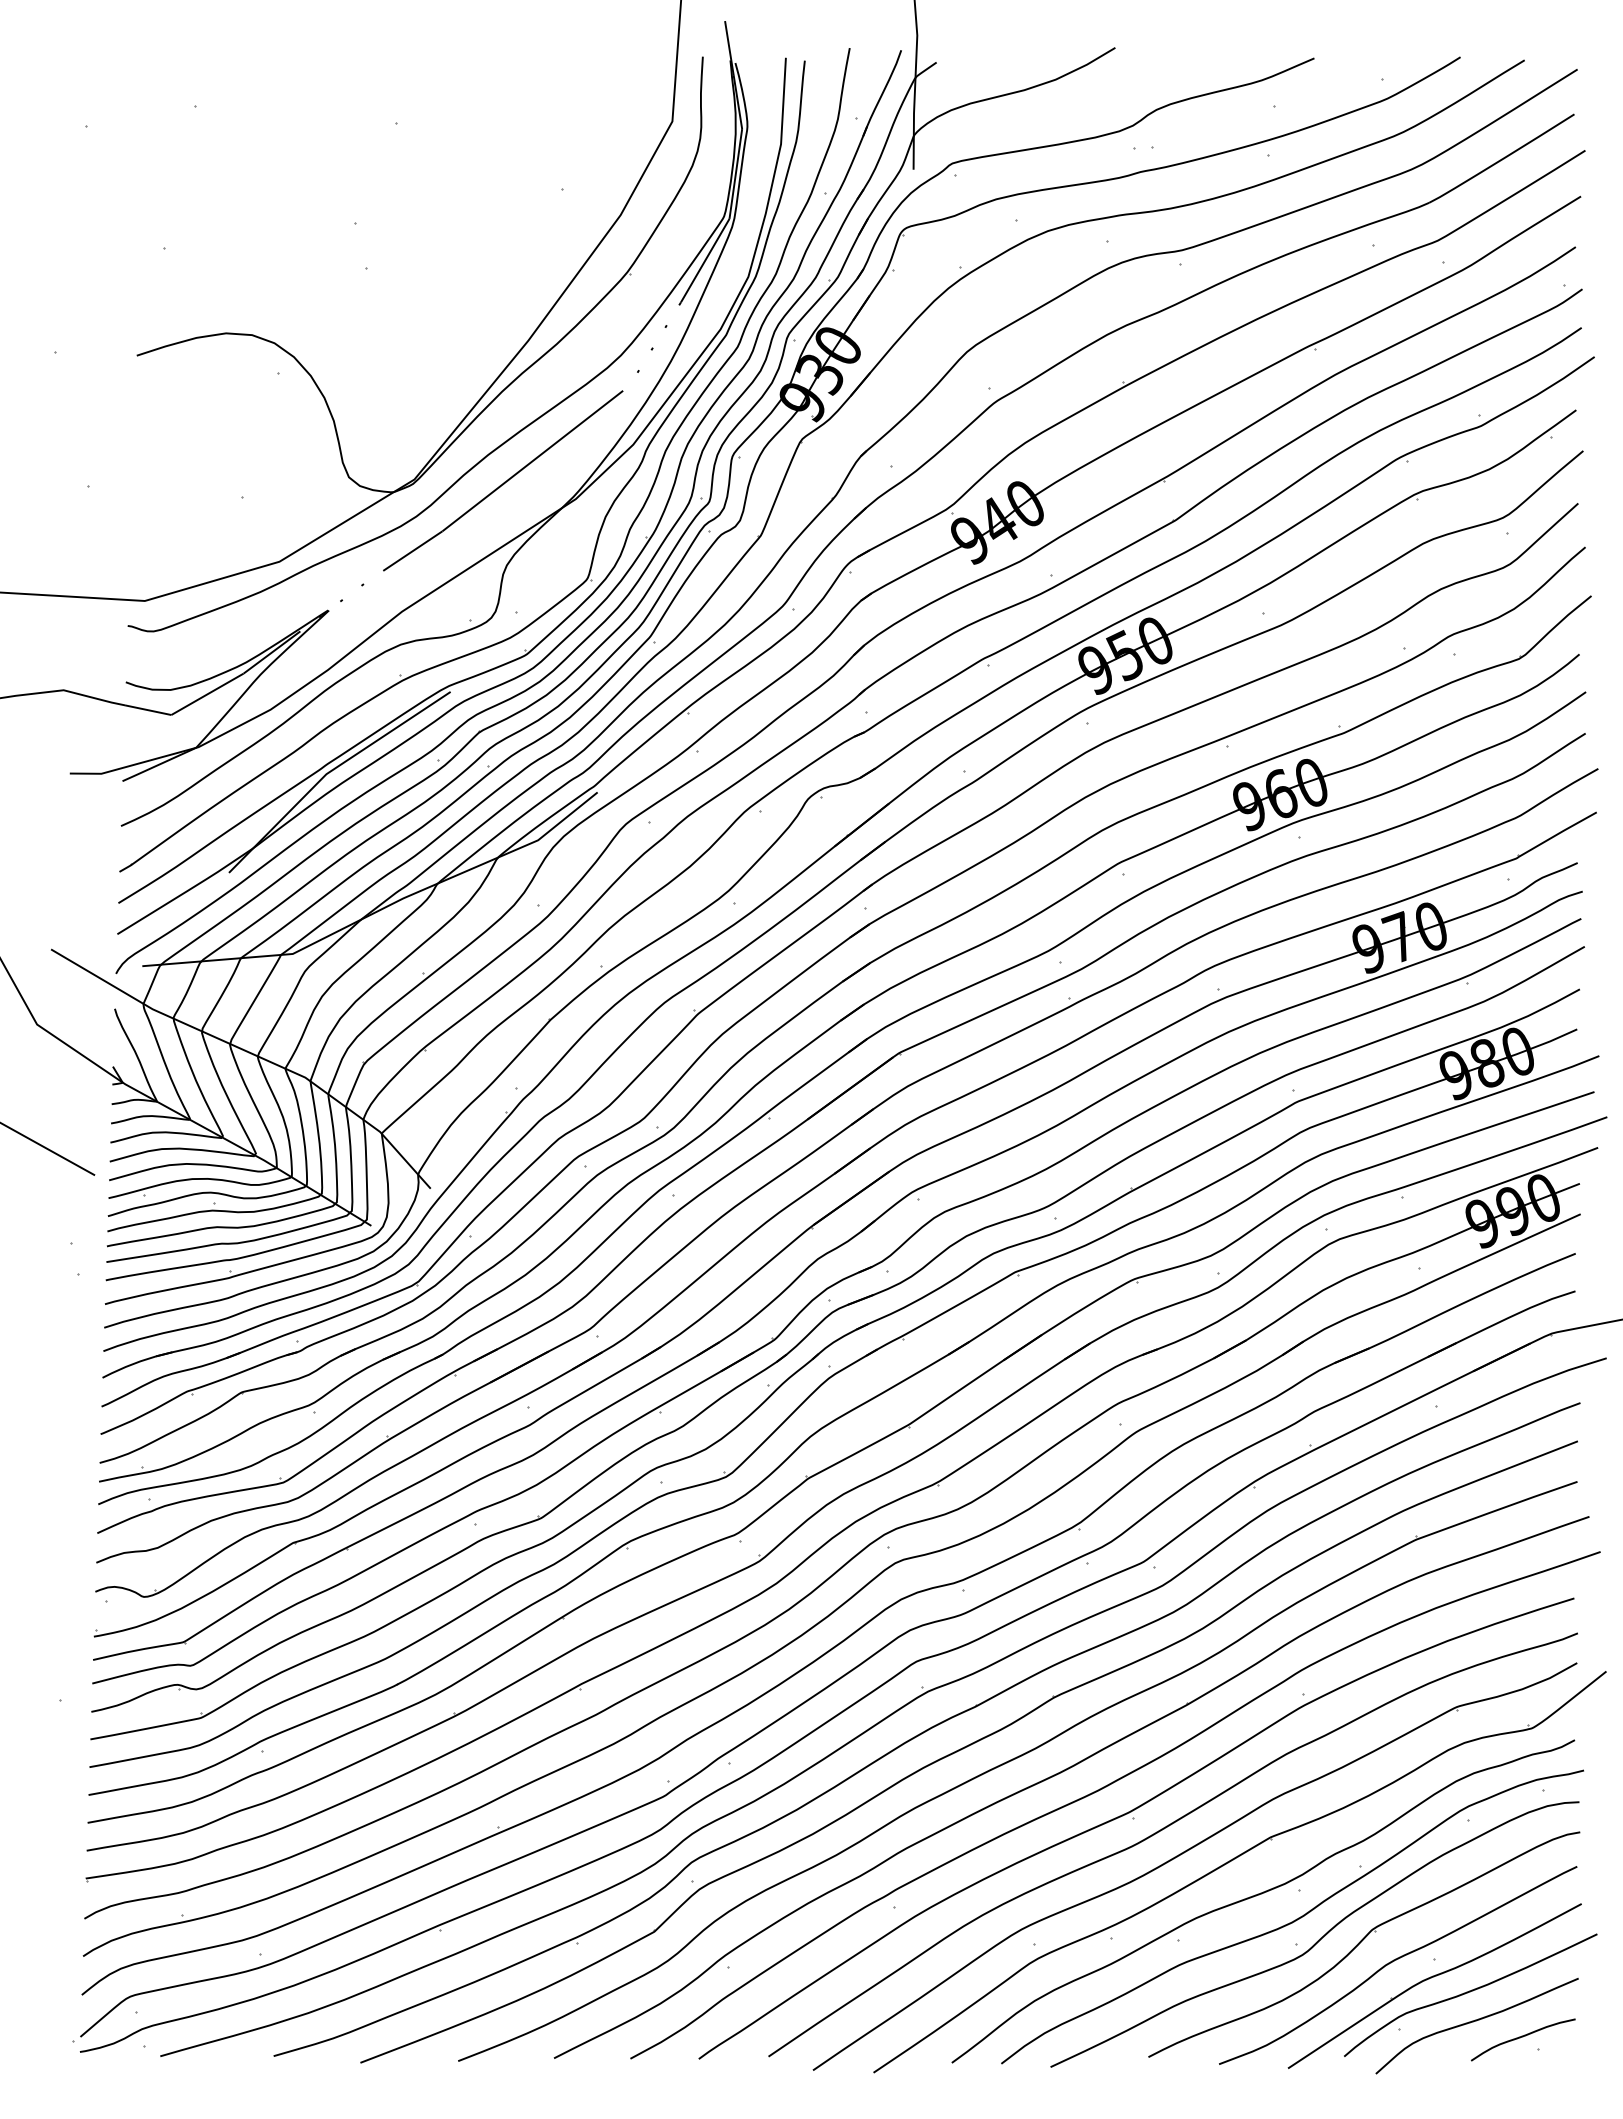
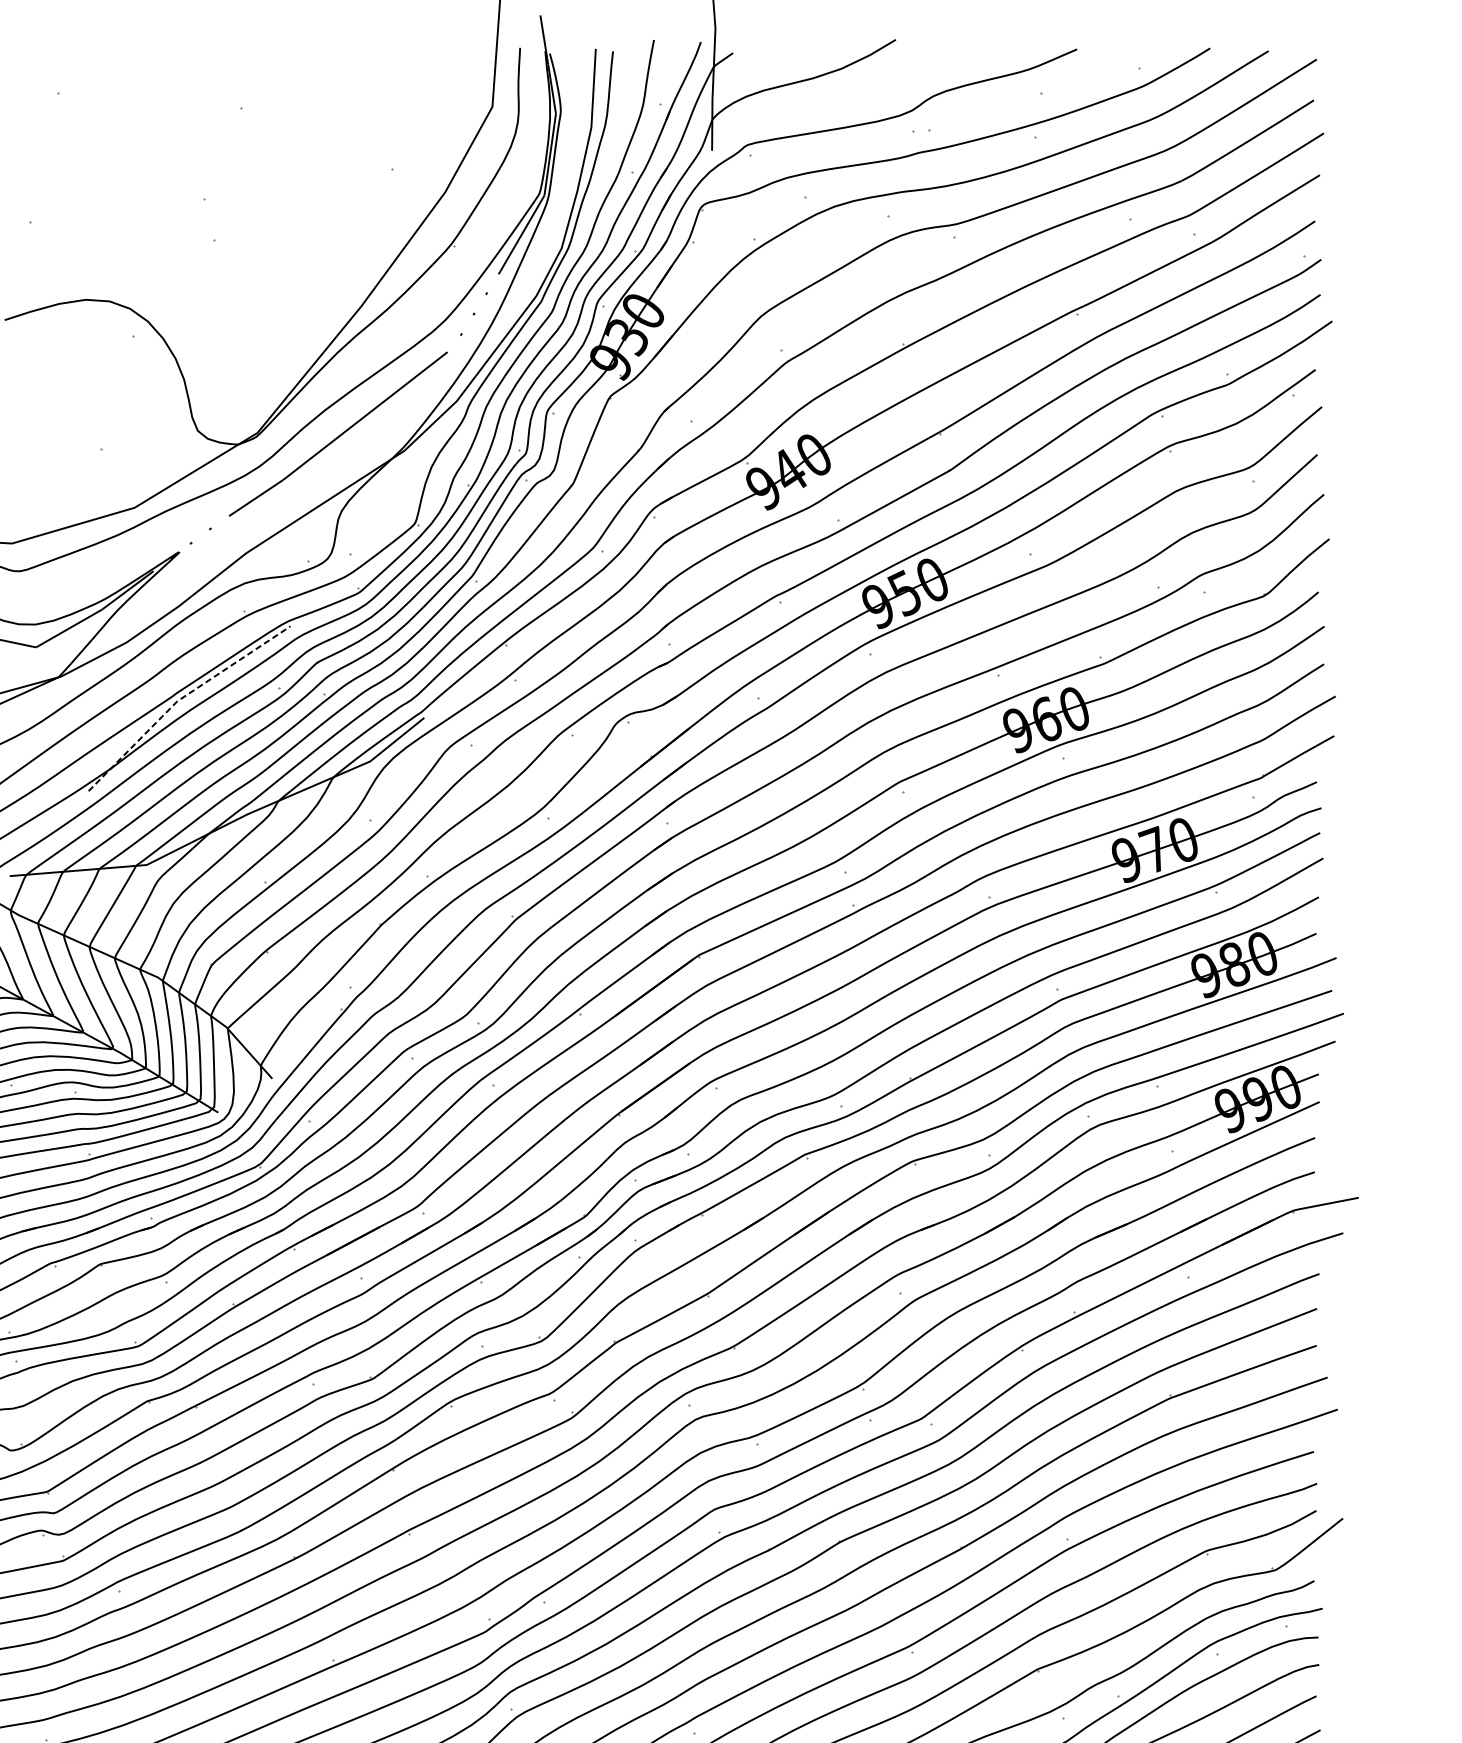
line: (330, 771) -> (181, 698), solid -> dashed

